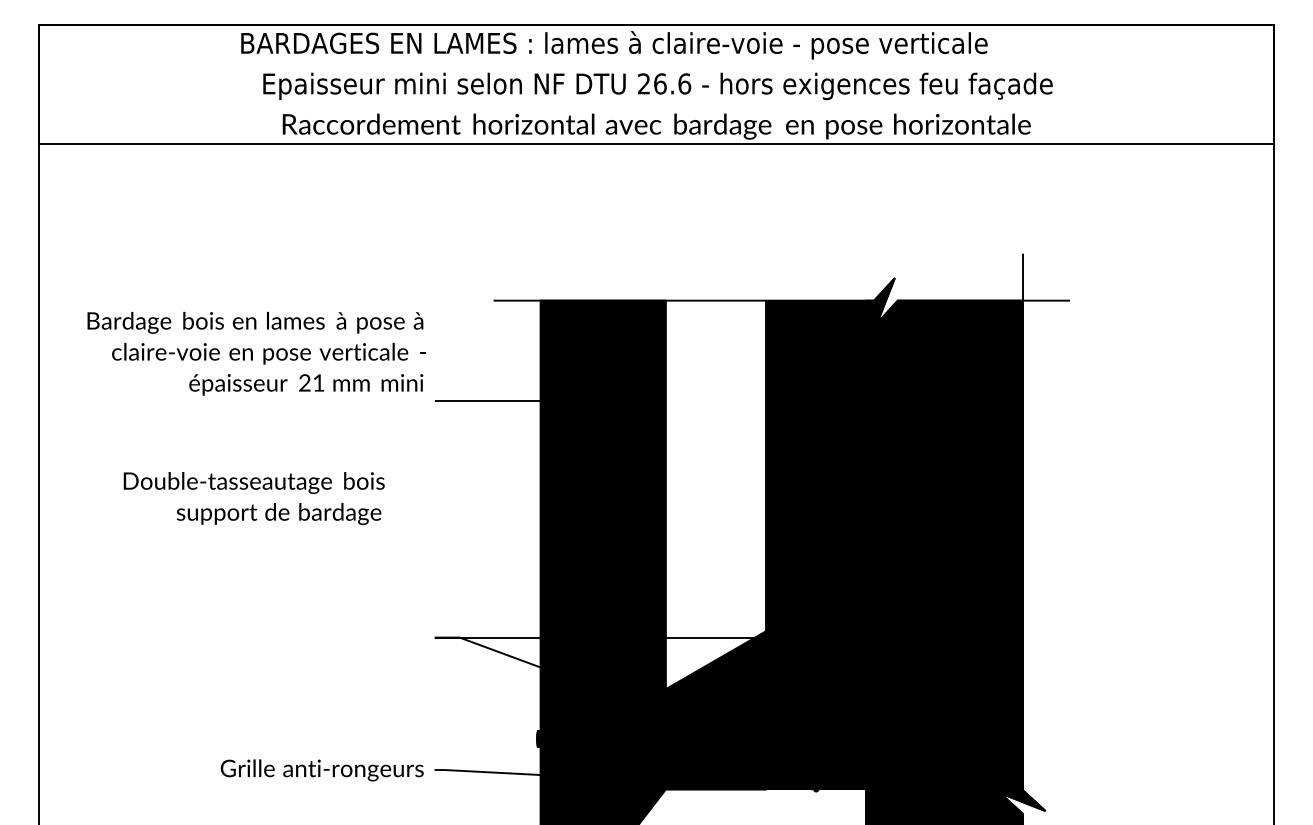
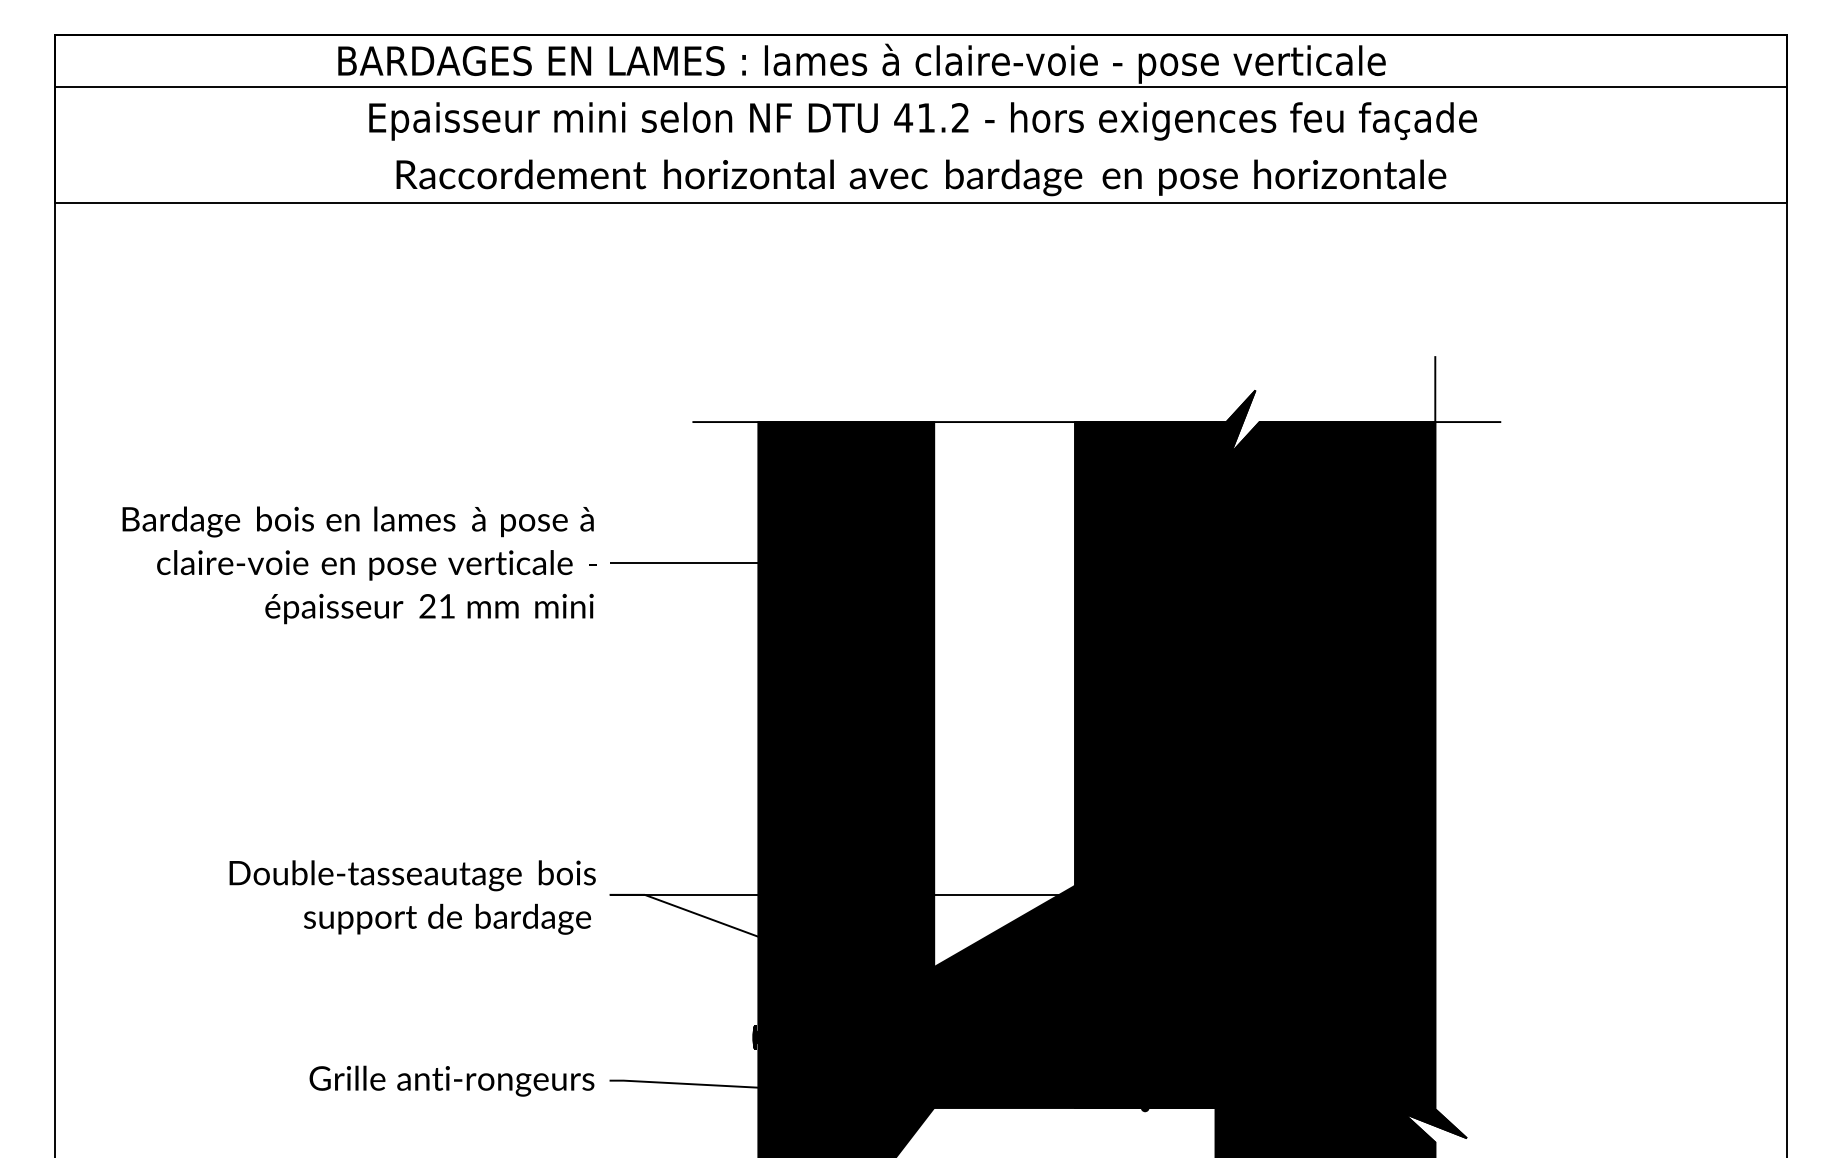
line: (656, 62) -> (921, 87), added
text: (664, 83) -> (932, 117), 26.6 -> 41.2
text: (256, 353) -> (359, 564), moved
text: (253, 498) -> (411, 897), moved

